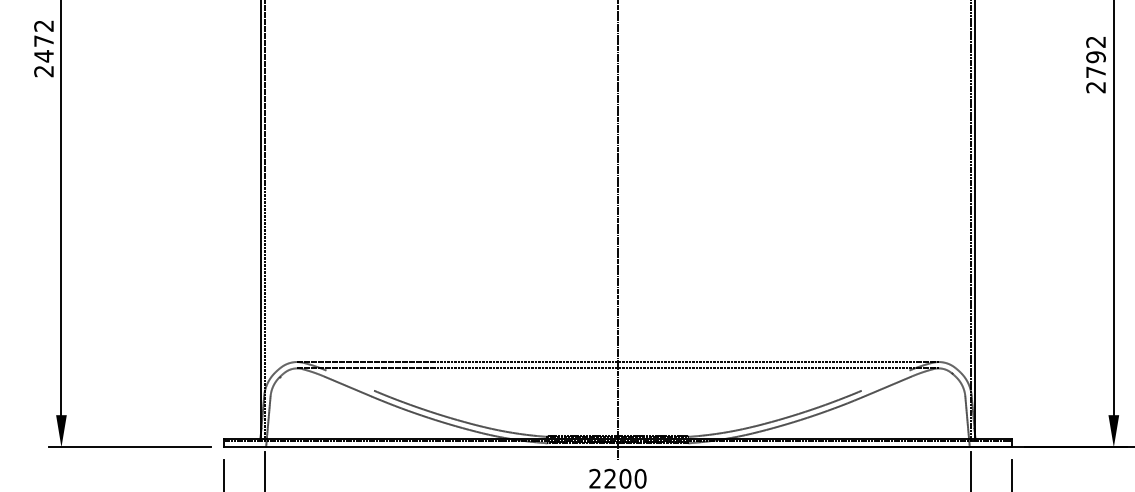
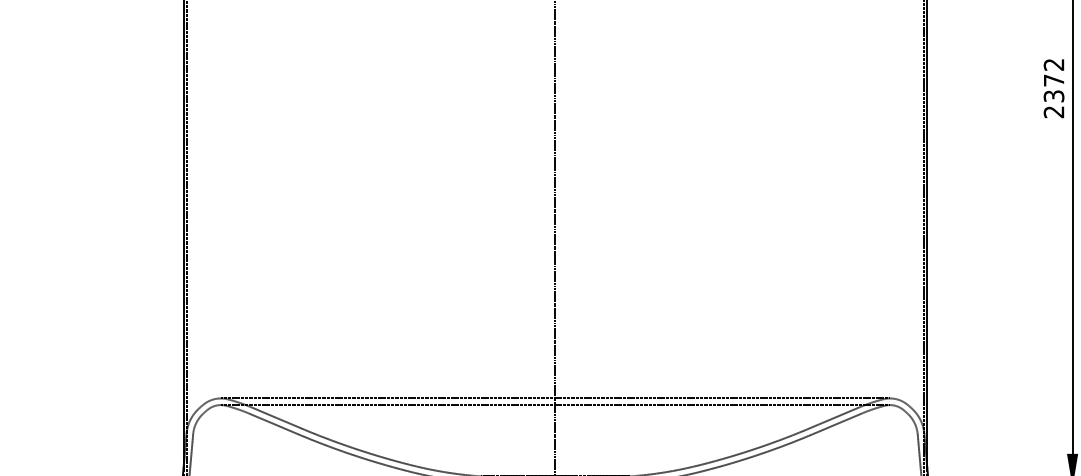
text: (1095, 64) -> (1053, 88), 2792 -> 2372
line: (350, 380) -> (276, 417), added
line: (885, 380) -> (834, 417), added

